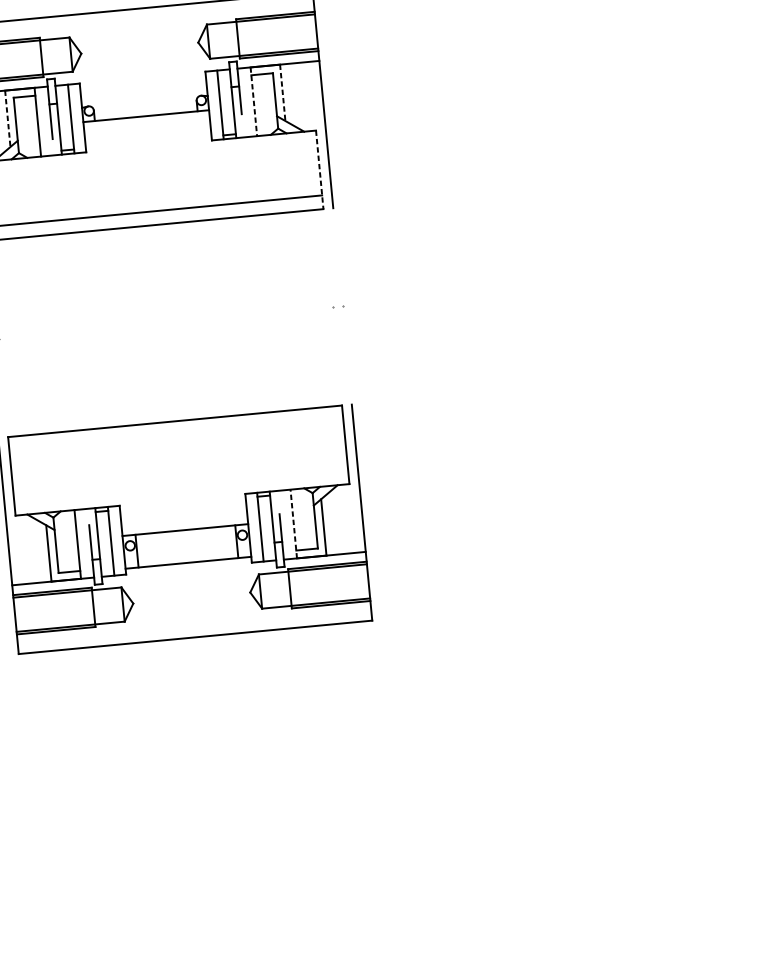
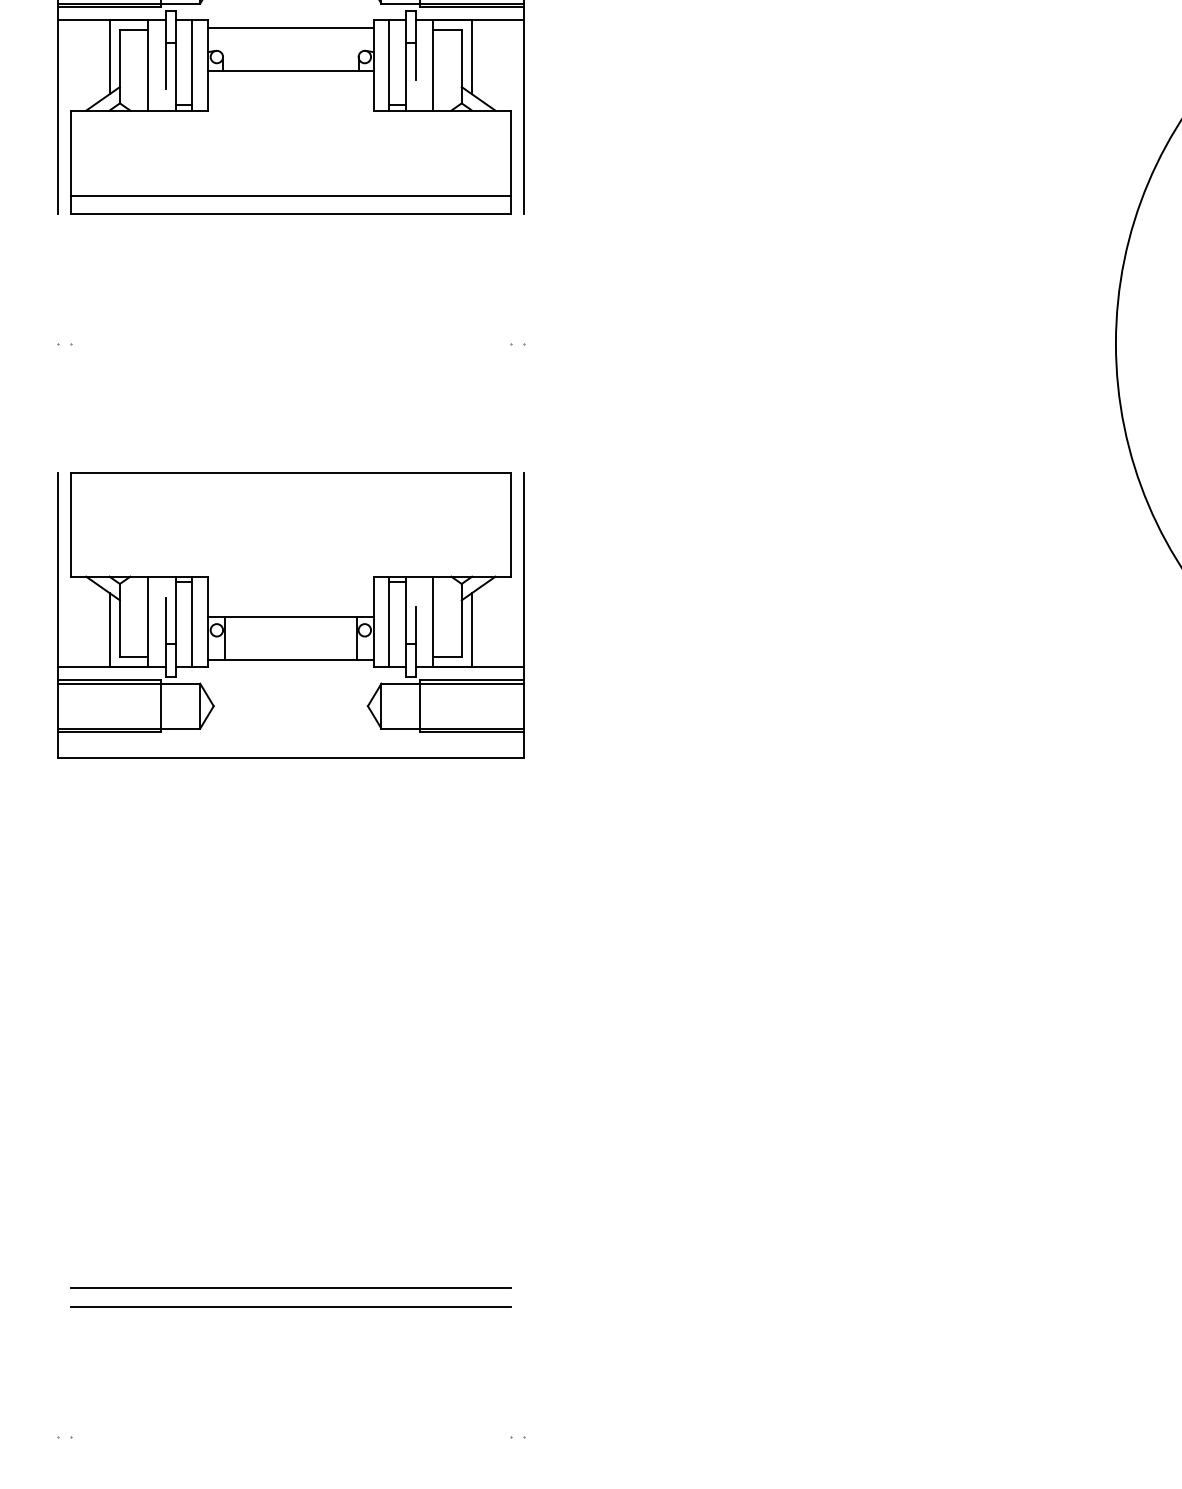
line: (142, 83) -> (290, 27), added
line: (283, 93) -> (472, 57), dashed -> solid
line: (254, 101) -> (433, 65), dashed -> solid
line: (7, 119) -> (109, 57), dashed -> solid
line: (319, 169) -> (510, 162), dashed -> solid
line: (293, 523) -> (433, 621), dashed -> solid

